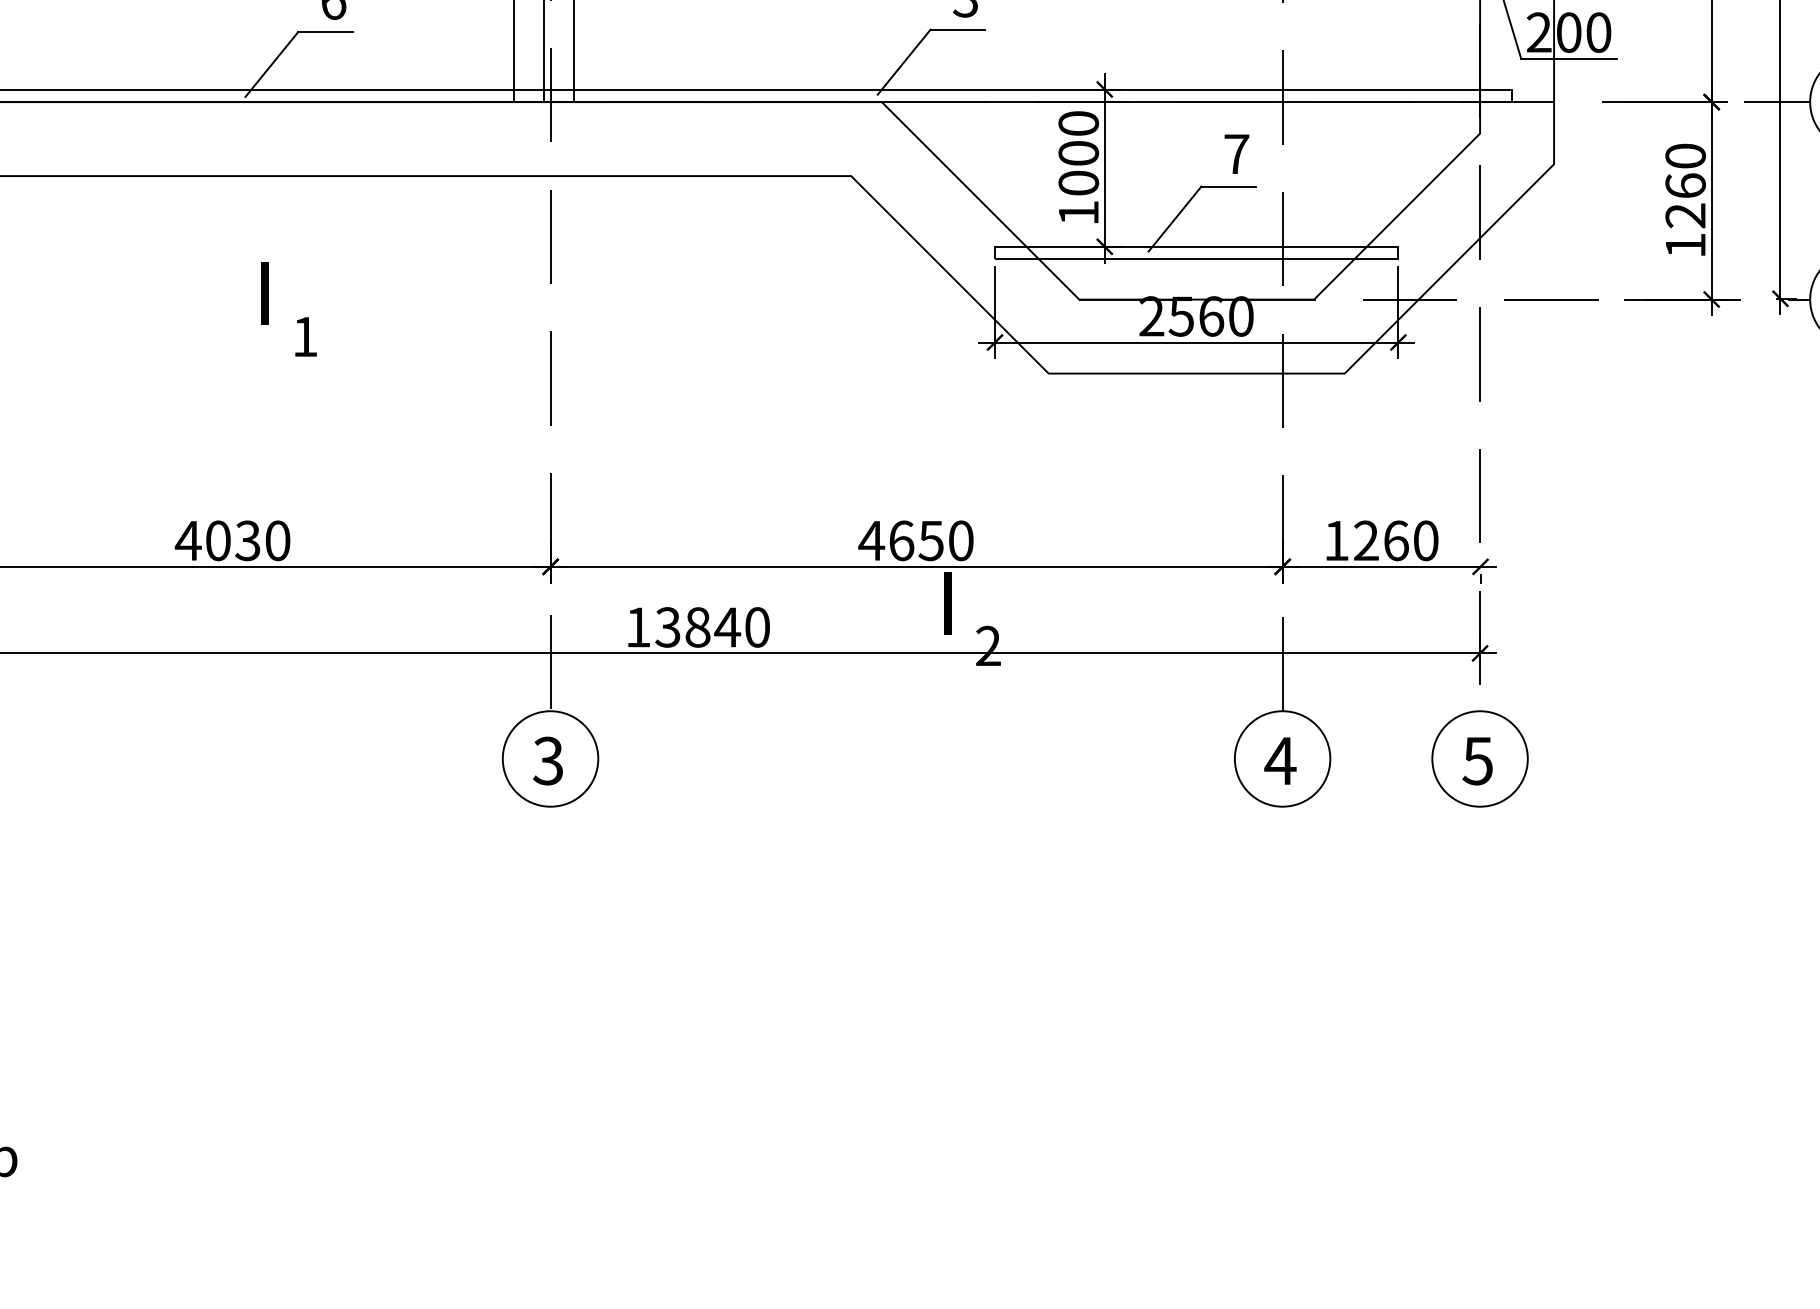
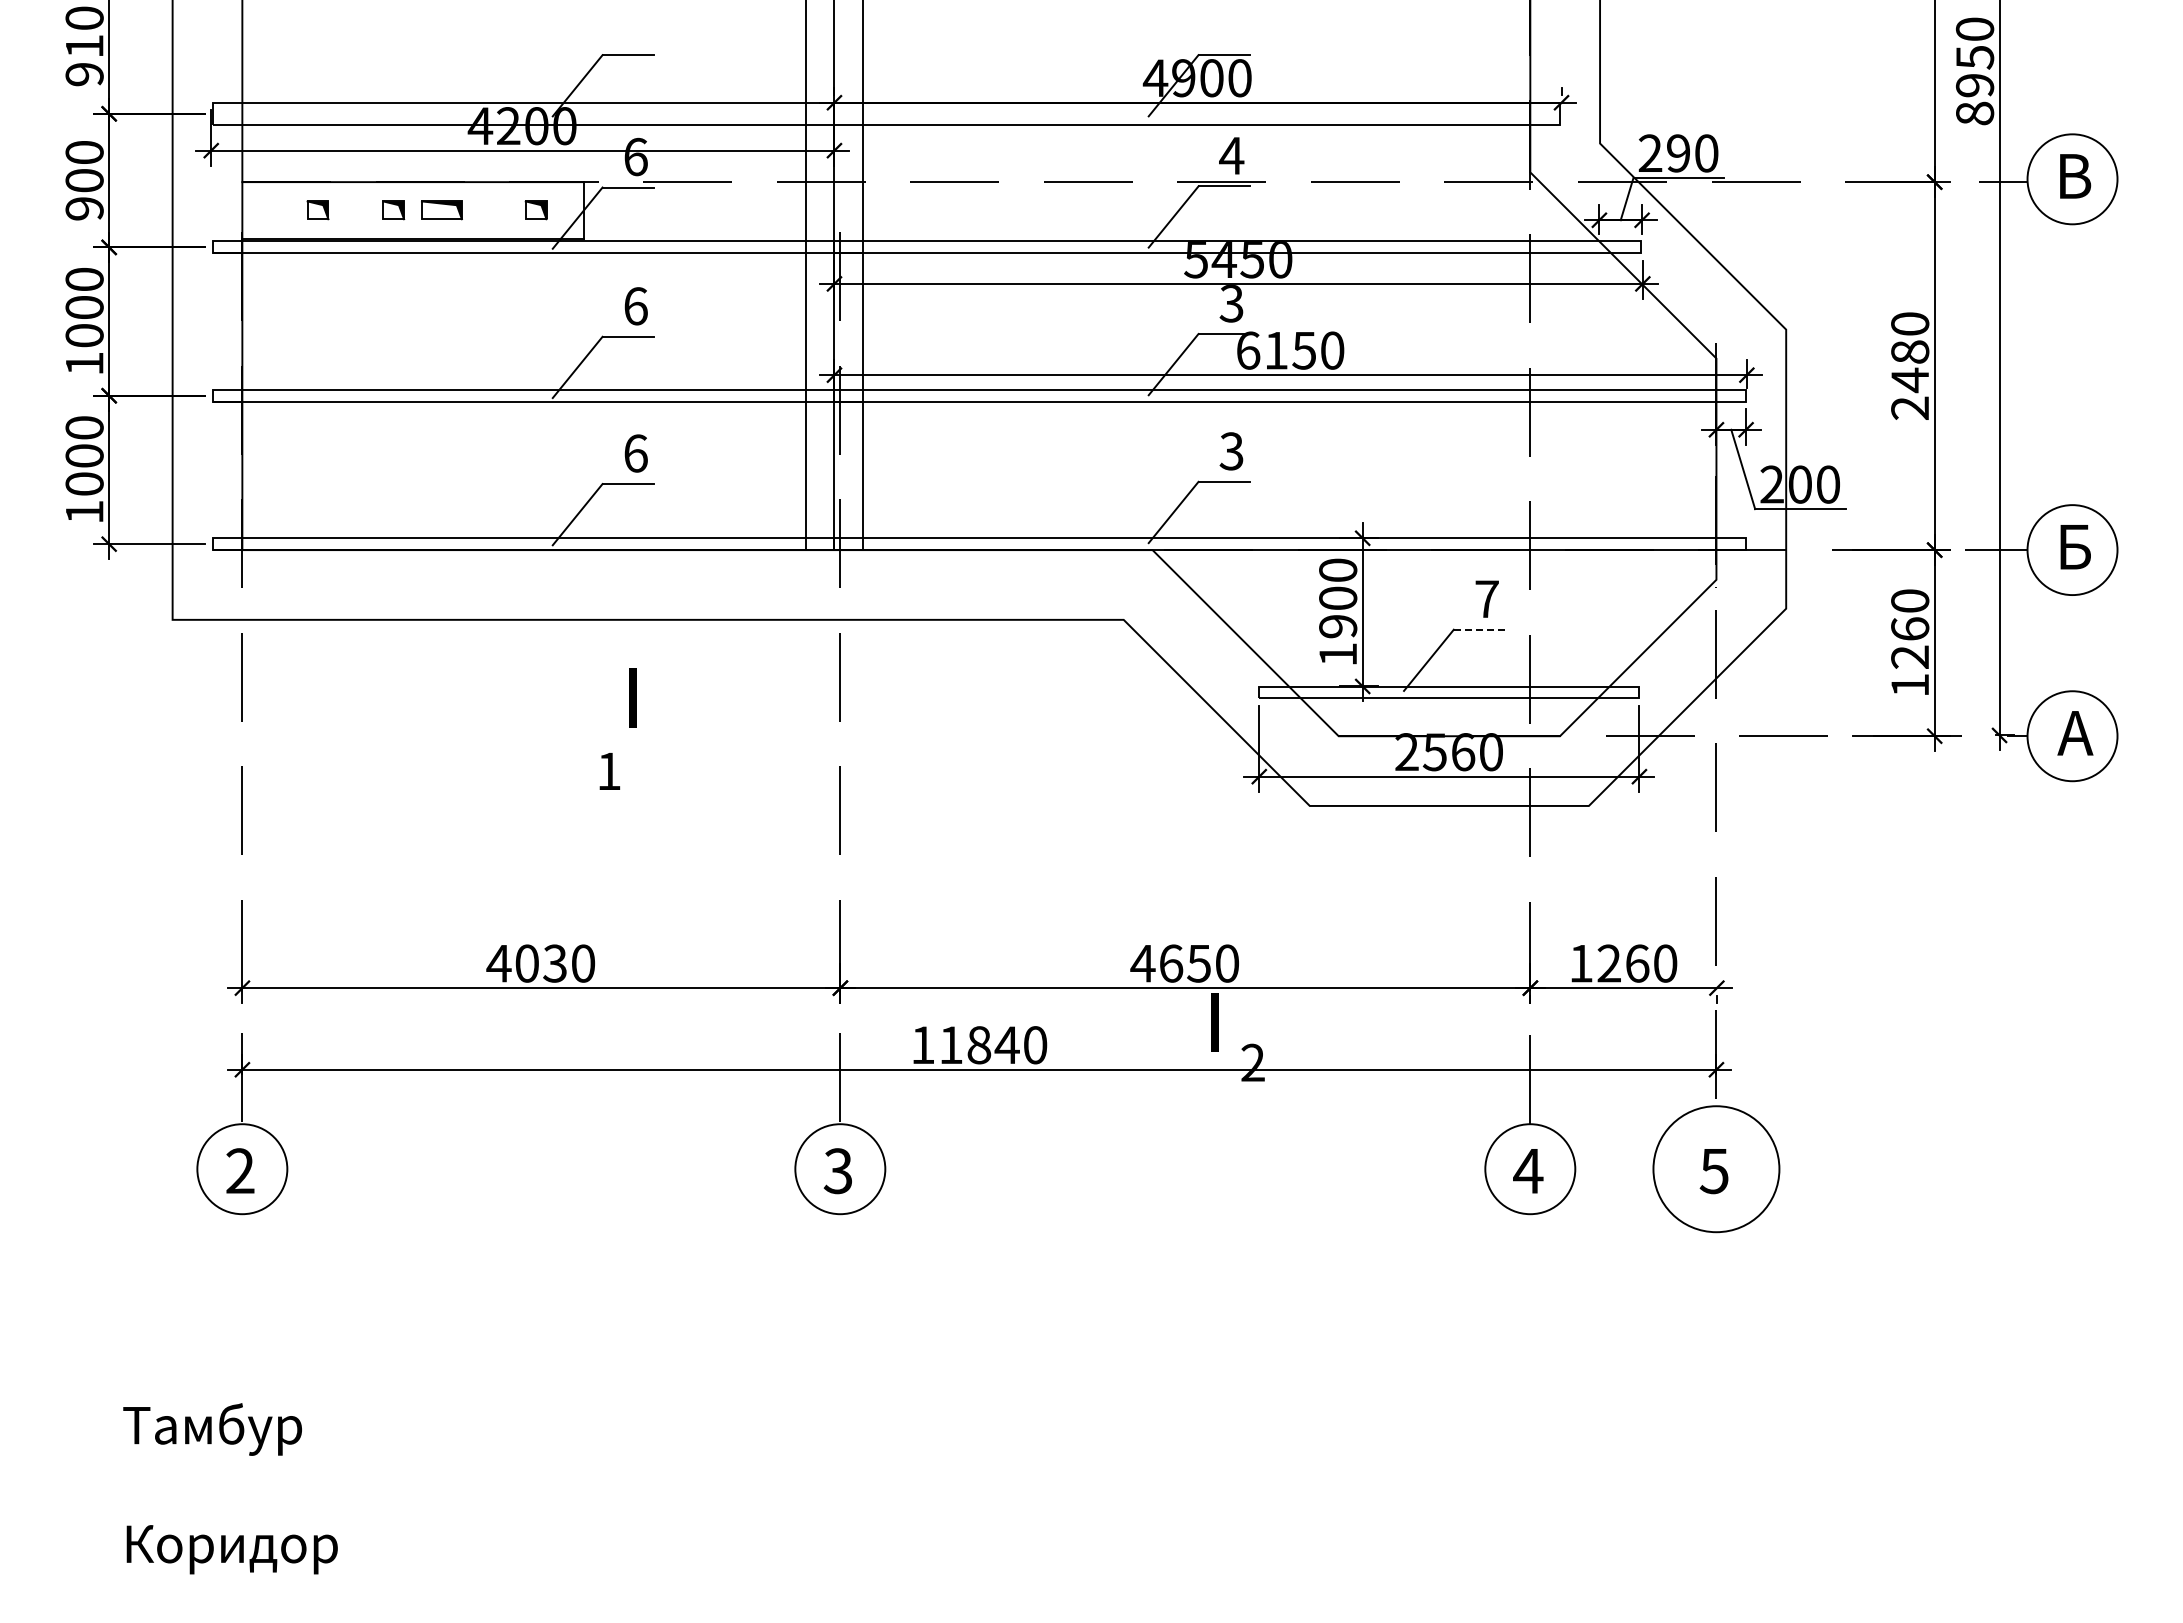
text: (1079, 183) -> (1338, 626), 1000 -> 1900
line: (1228, 186) -> (1479, 629), solid -> dashed
part: (264, 293) -> (632, 697), moved
text: (667, 627) -> (950, 1045), 13840 -> 11840
circle: (1480, 759) -> (1716, 1169), size x1.4

